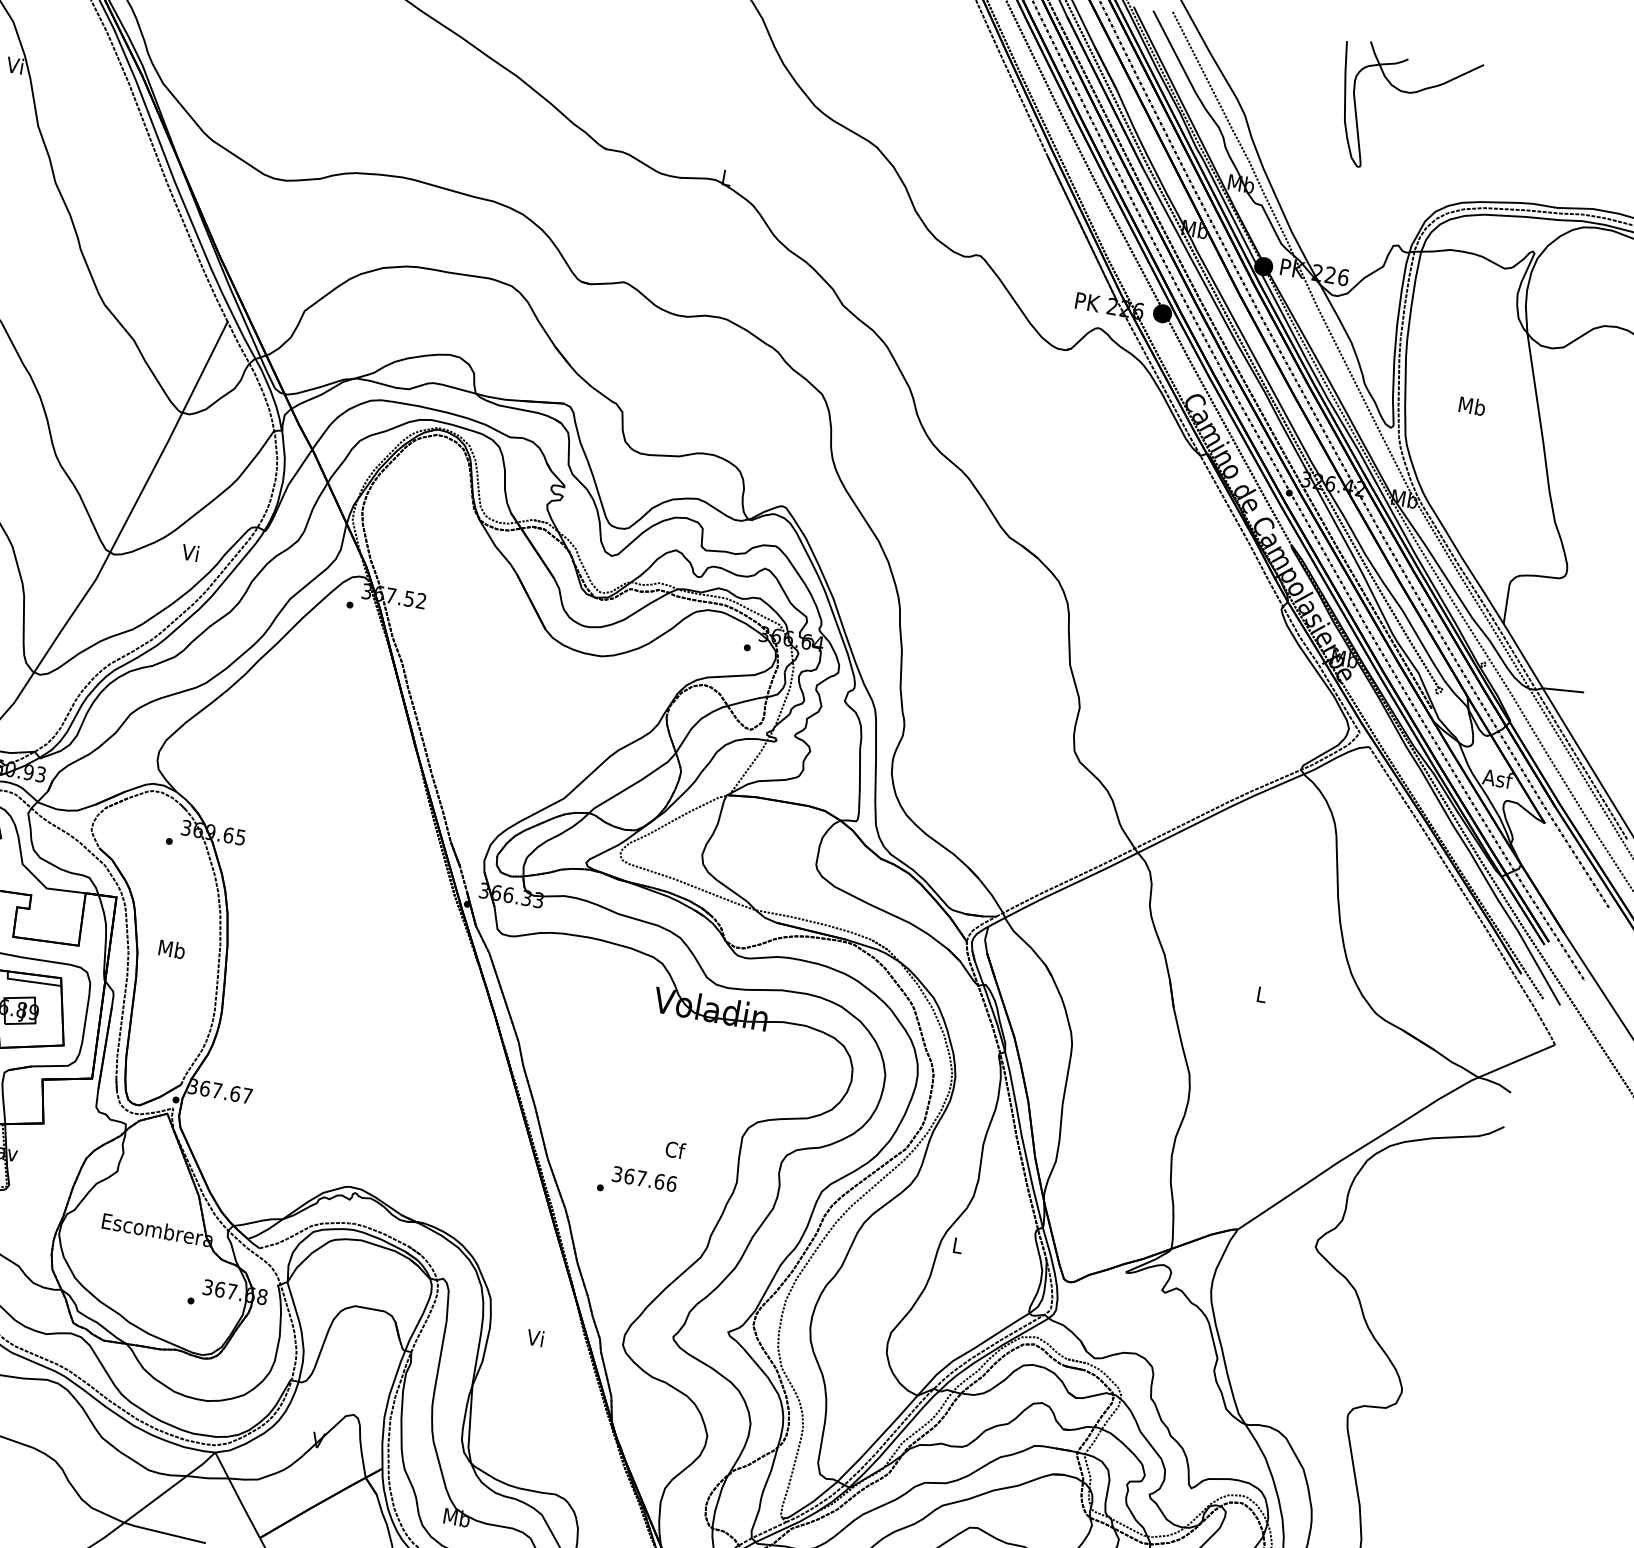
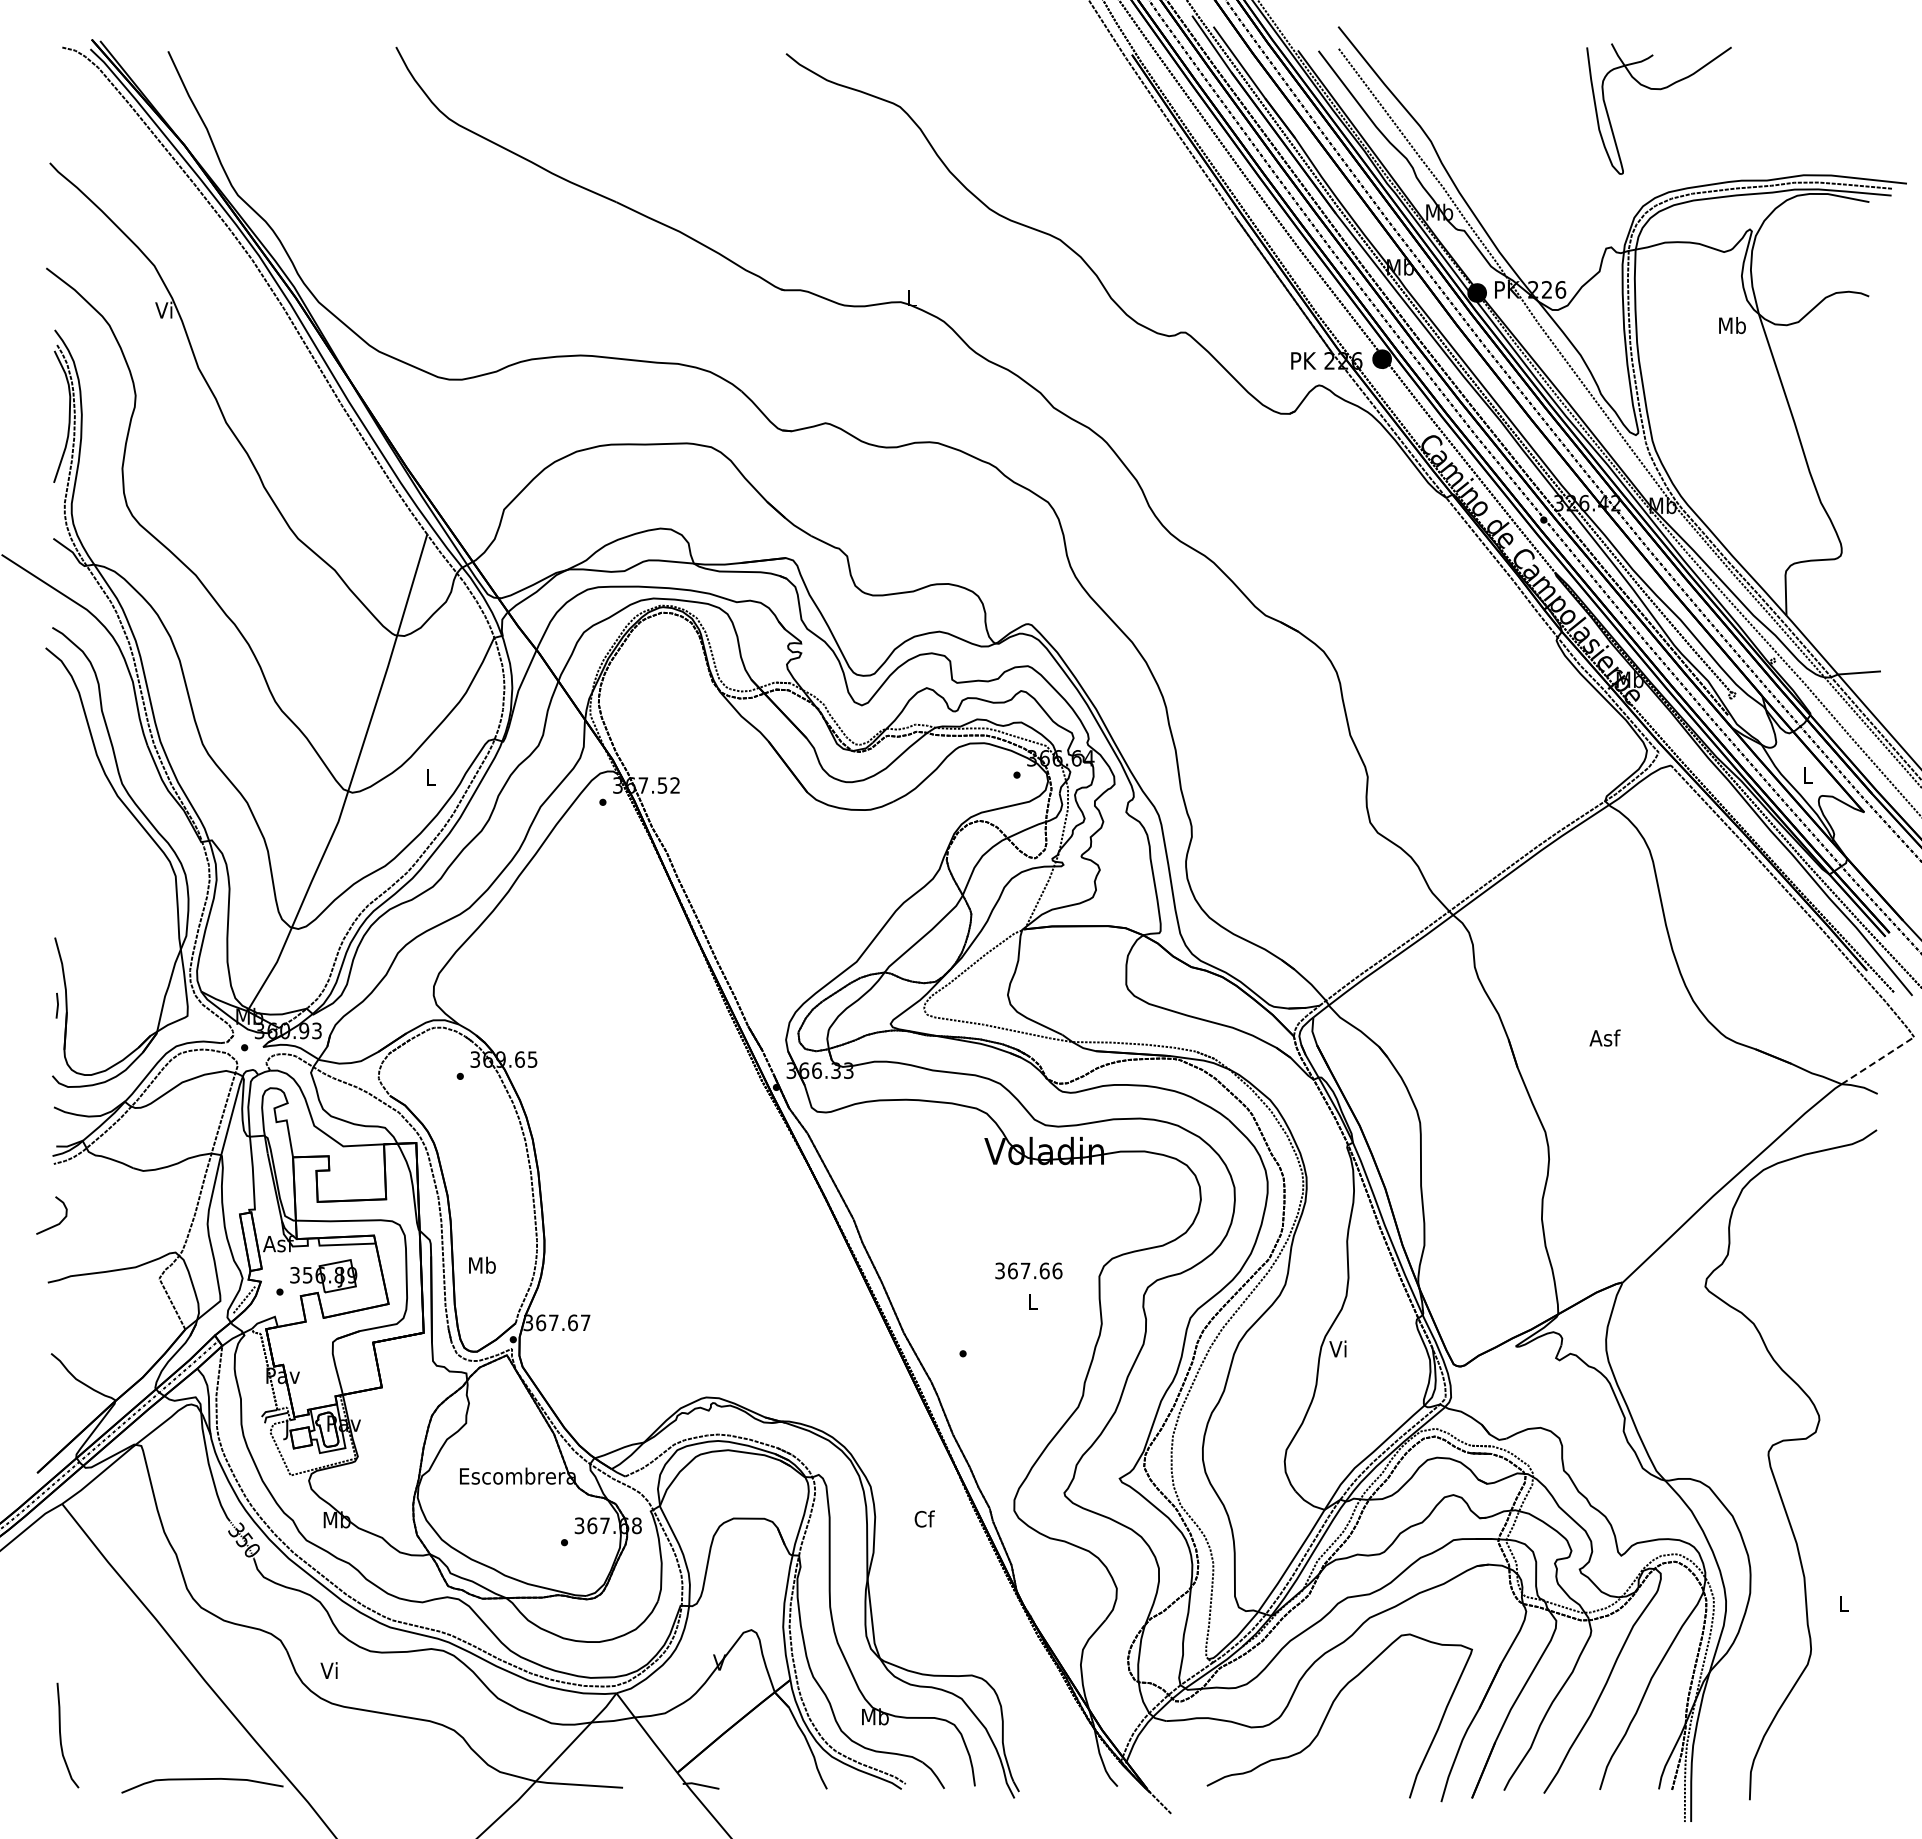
part: (1408, 93) -> (1659, 90), moved
text: (1472, 406) -> (1732, 325), moved
text: (189, 551) -> (429, 776), Vi -> L
text: (1497, 778) -> (1807, 774), Asf -> L
text: (172, 948) -> (482, 1264), moved
text: (1261, 993) -> (1604, 1037), L -> Asf
line: (1517, 1061) -> (1878, 1060), solid -> dashed
text: (675, 1149) -> (1033, 1301), Cf -> L
text: (644, 1178) -> (1028, 1270), moved
text: (956, 1244) -> (1337, 1348), L -> Vi
text: (536, 1337) -> (924, 1518), Vi -> Cf

